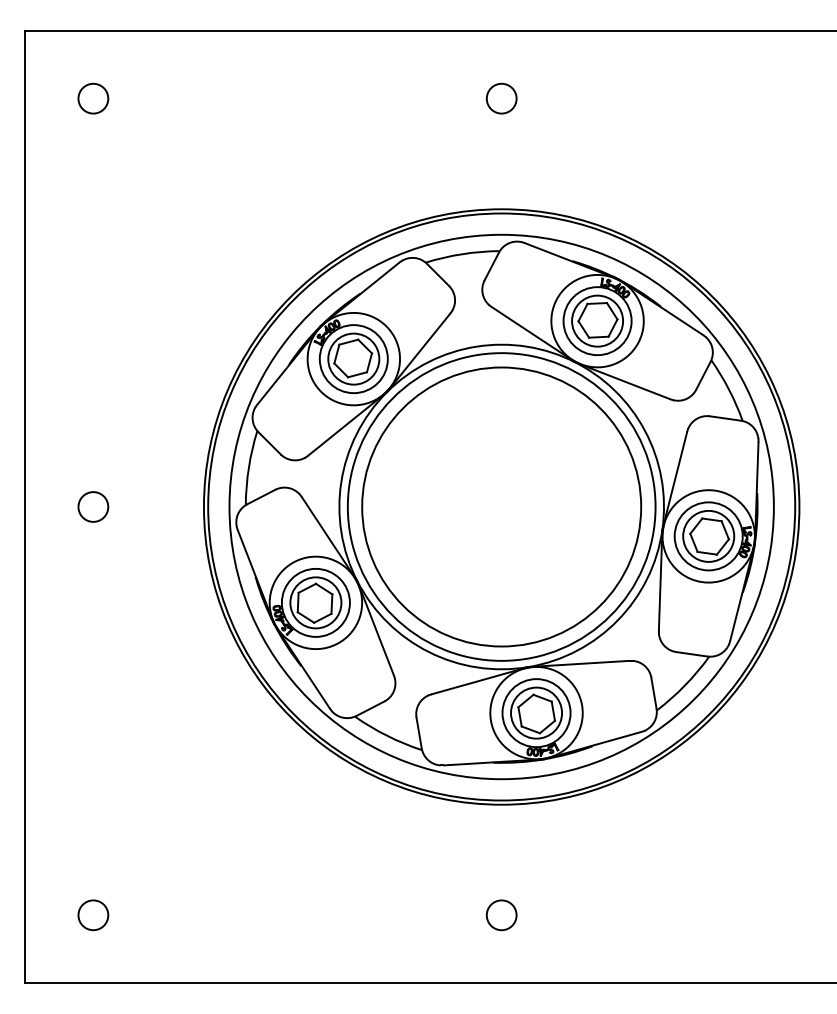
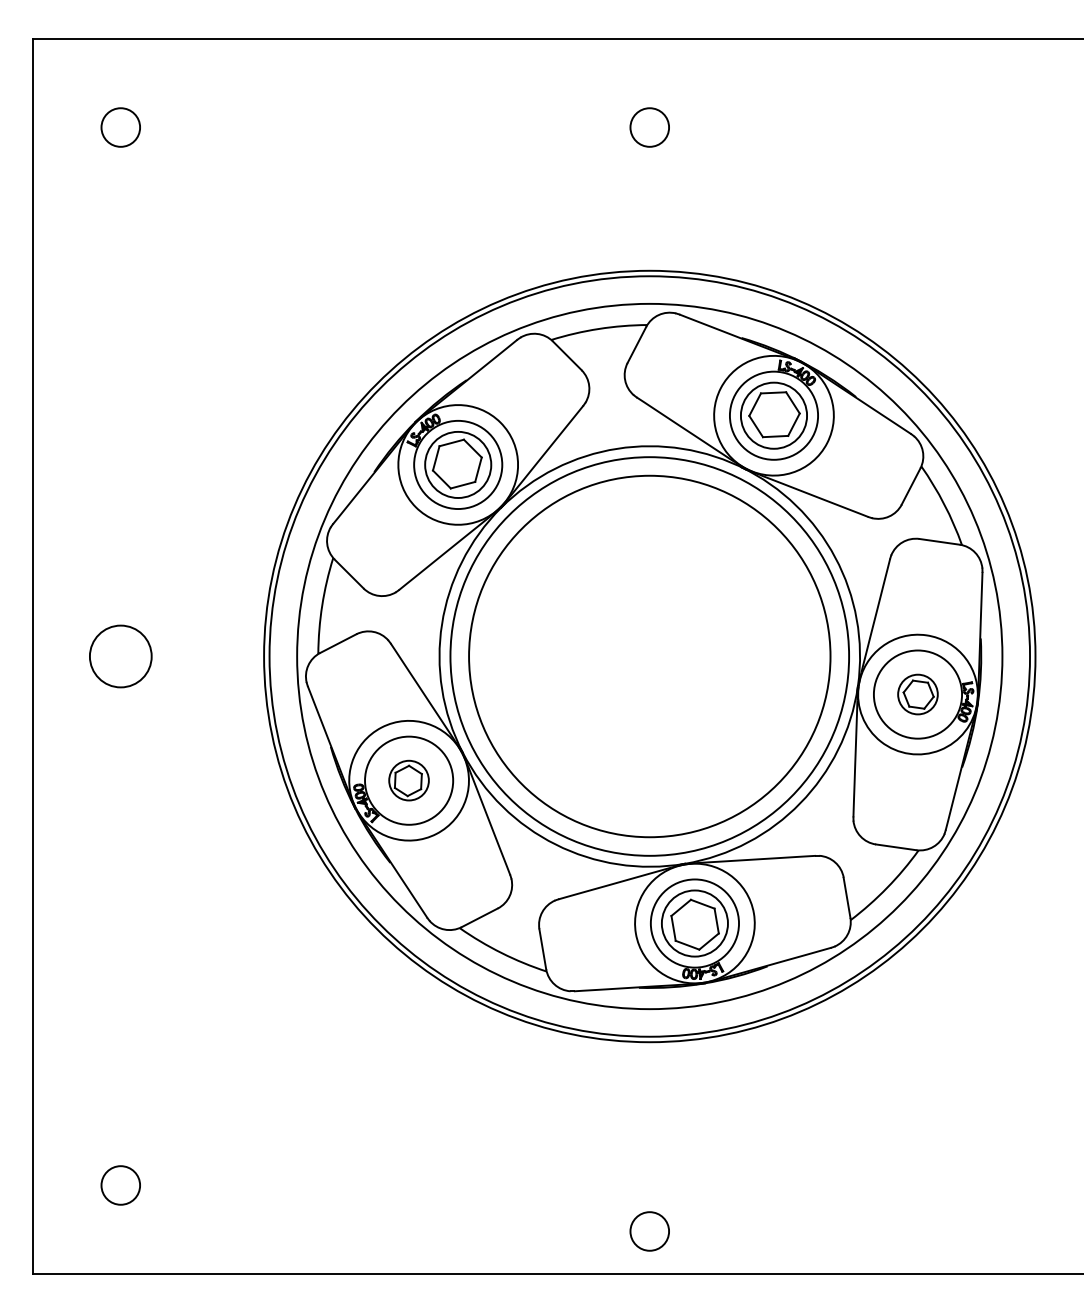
circle: (93, 507) -> (120, 656), size x1.6
part: (708, 536) -> (917, 694), size x0.6
part: (315, 602) -> (408, 780), size x0.6
circle: (501, 915) -> (649, 1231), moved

